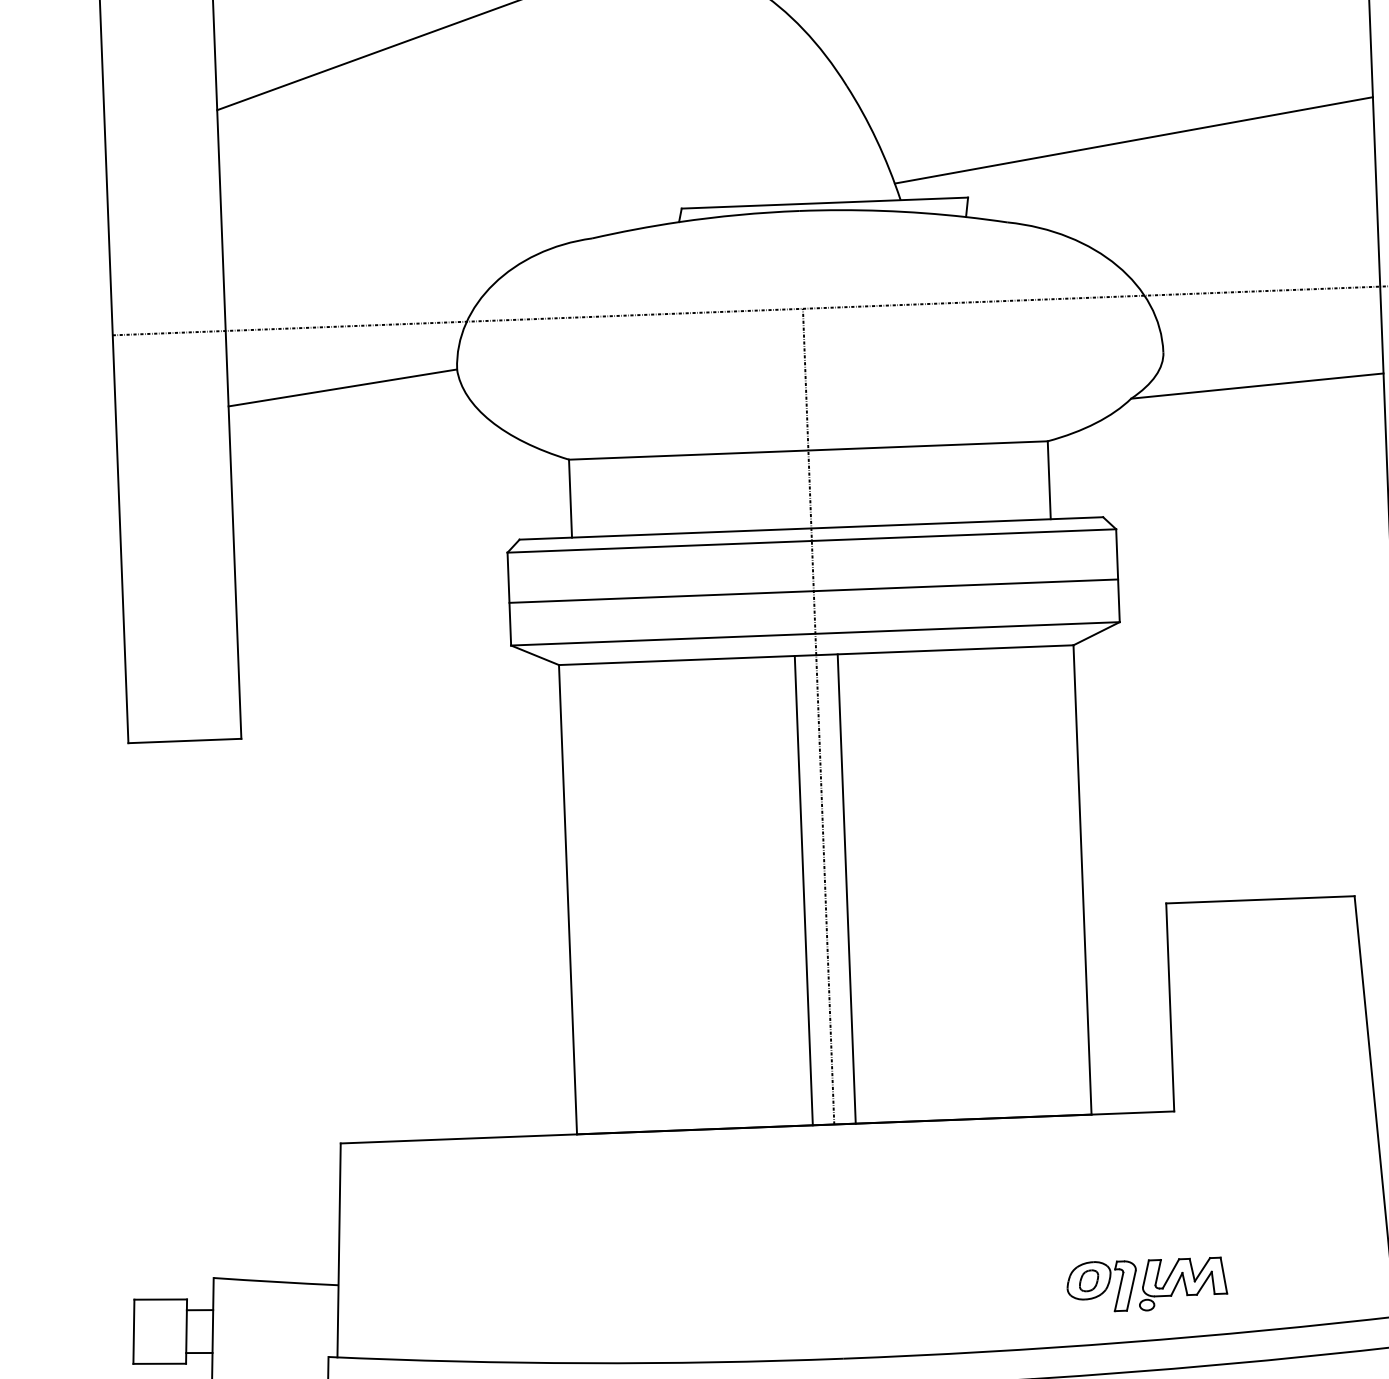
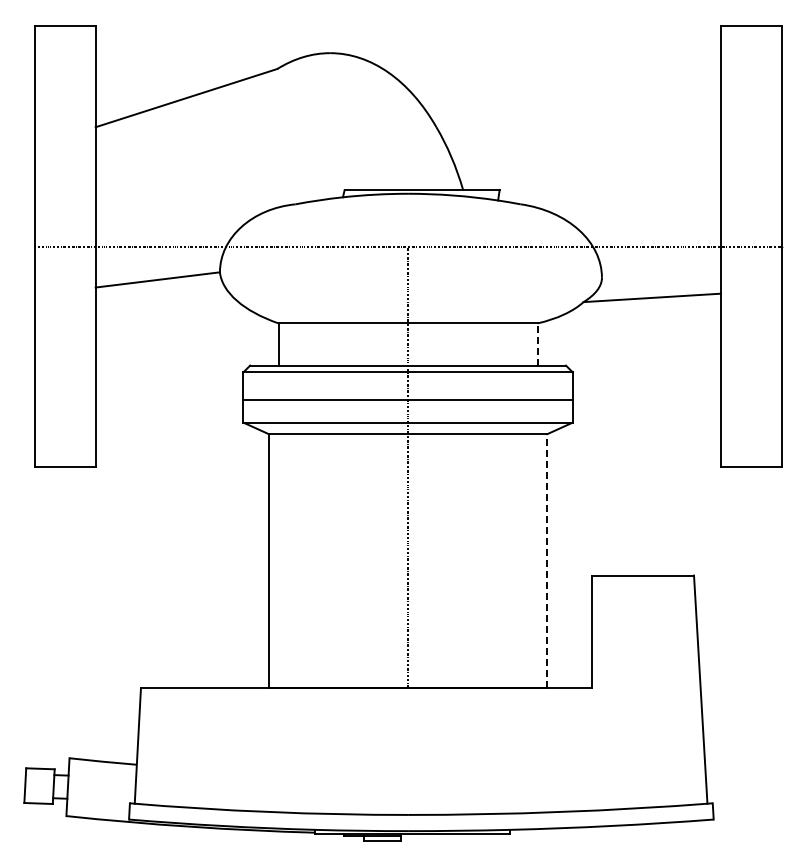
line: (1134, 140) -> (590, 162), removed
line: (1049, 480) -> (537, 344), solid -> dashed
line: (1082, 878) -> (547, 560), solid -> dashed
line: (846, 889) -> (419, 561), removed
line: (803, 891) -> (396, 561), removed
part: (1146, 1285) -> (573, 781), removed

